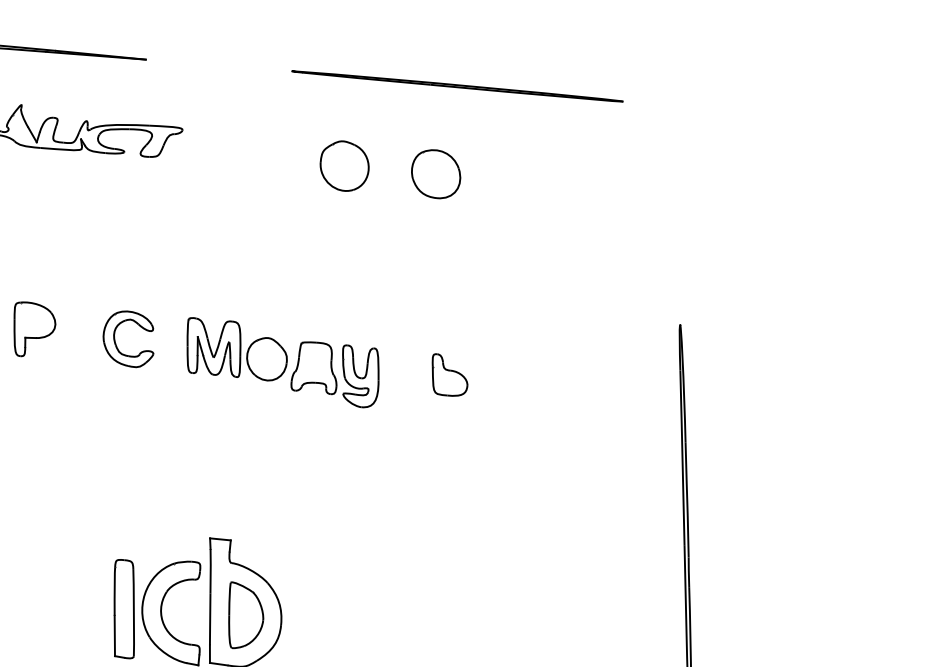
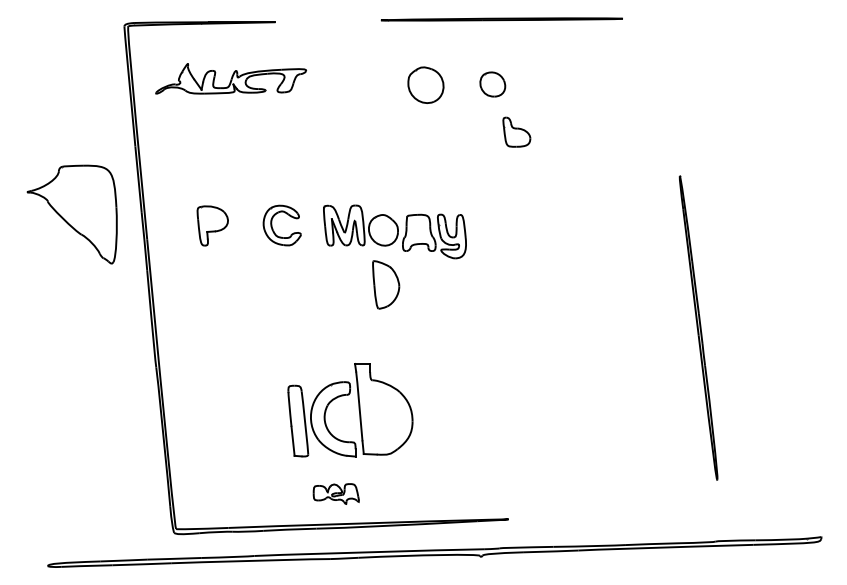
part: (435, 174) -> (492, 84), size x0.7
part: (449, 374) -> (516, 131), moved
part: (245, 615) -> (386, 284), moved

